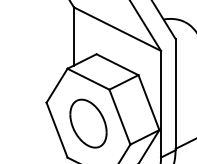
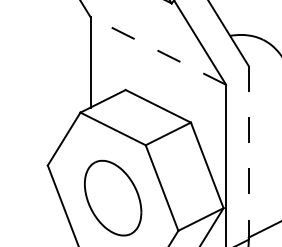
line: (117, 29) -> (158, 51), solid -> dashed
line: (175, 94) -> (248, 152), solid -> dashed

